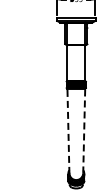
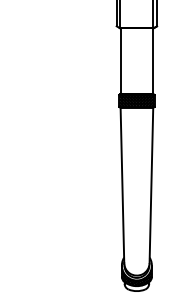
line: (84, 130) -> (151, 184), dashed -> solid
line: (68, 131) -> (122, 186), dashed -> solid

